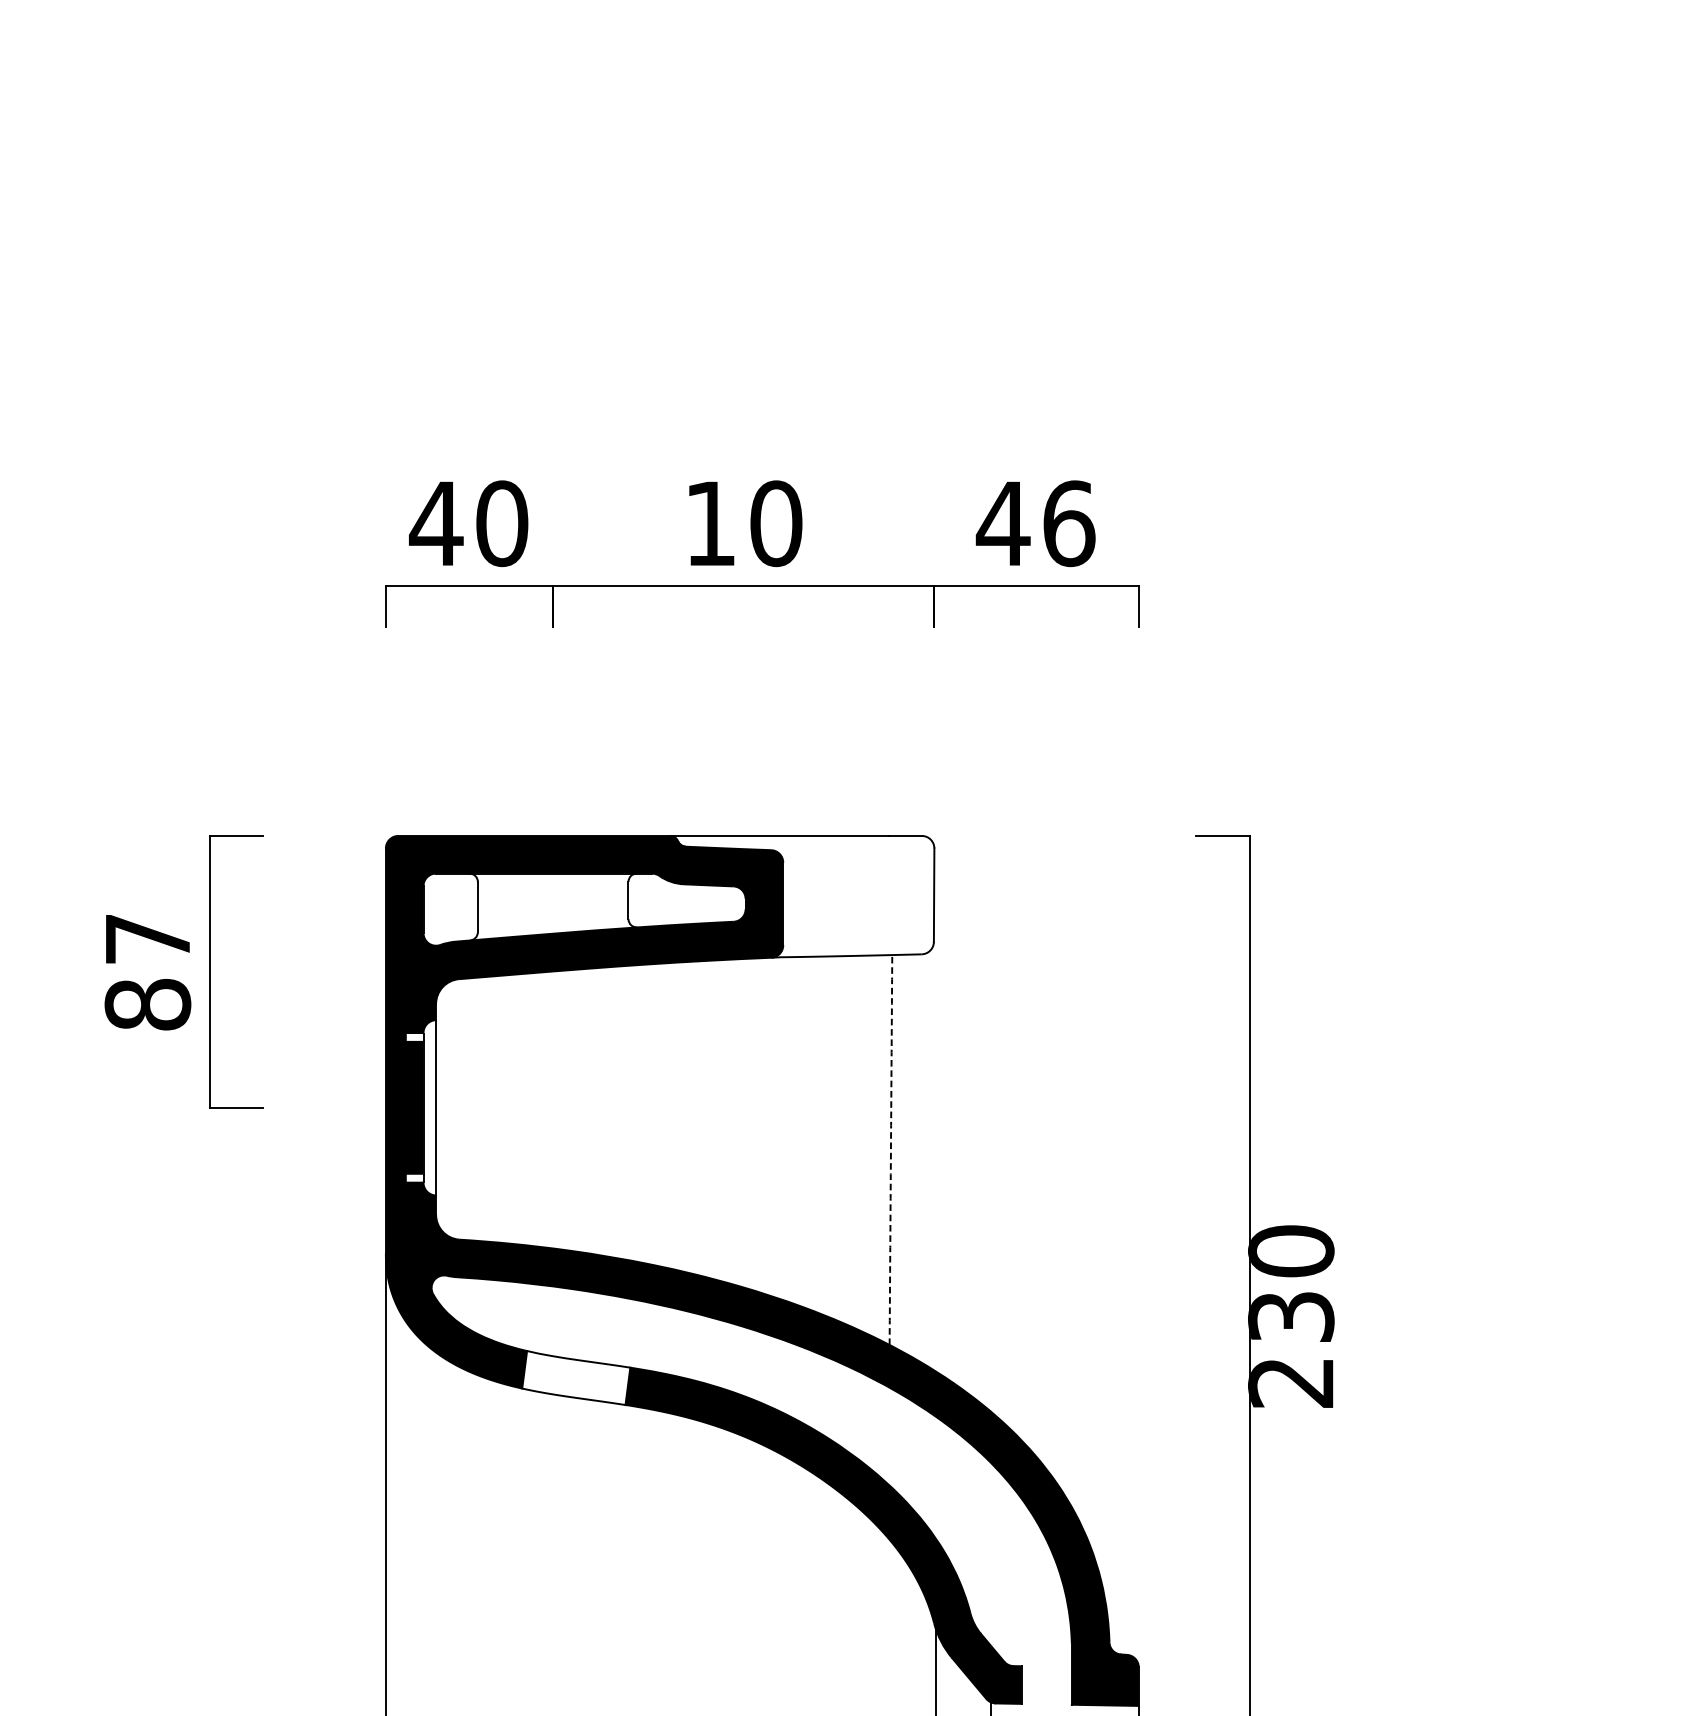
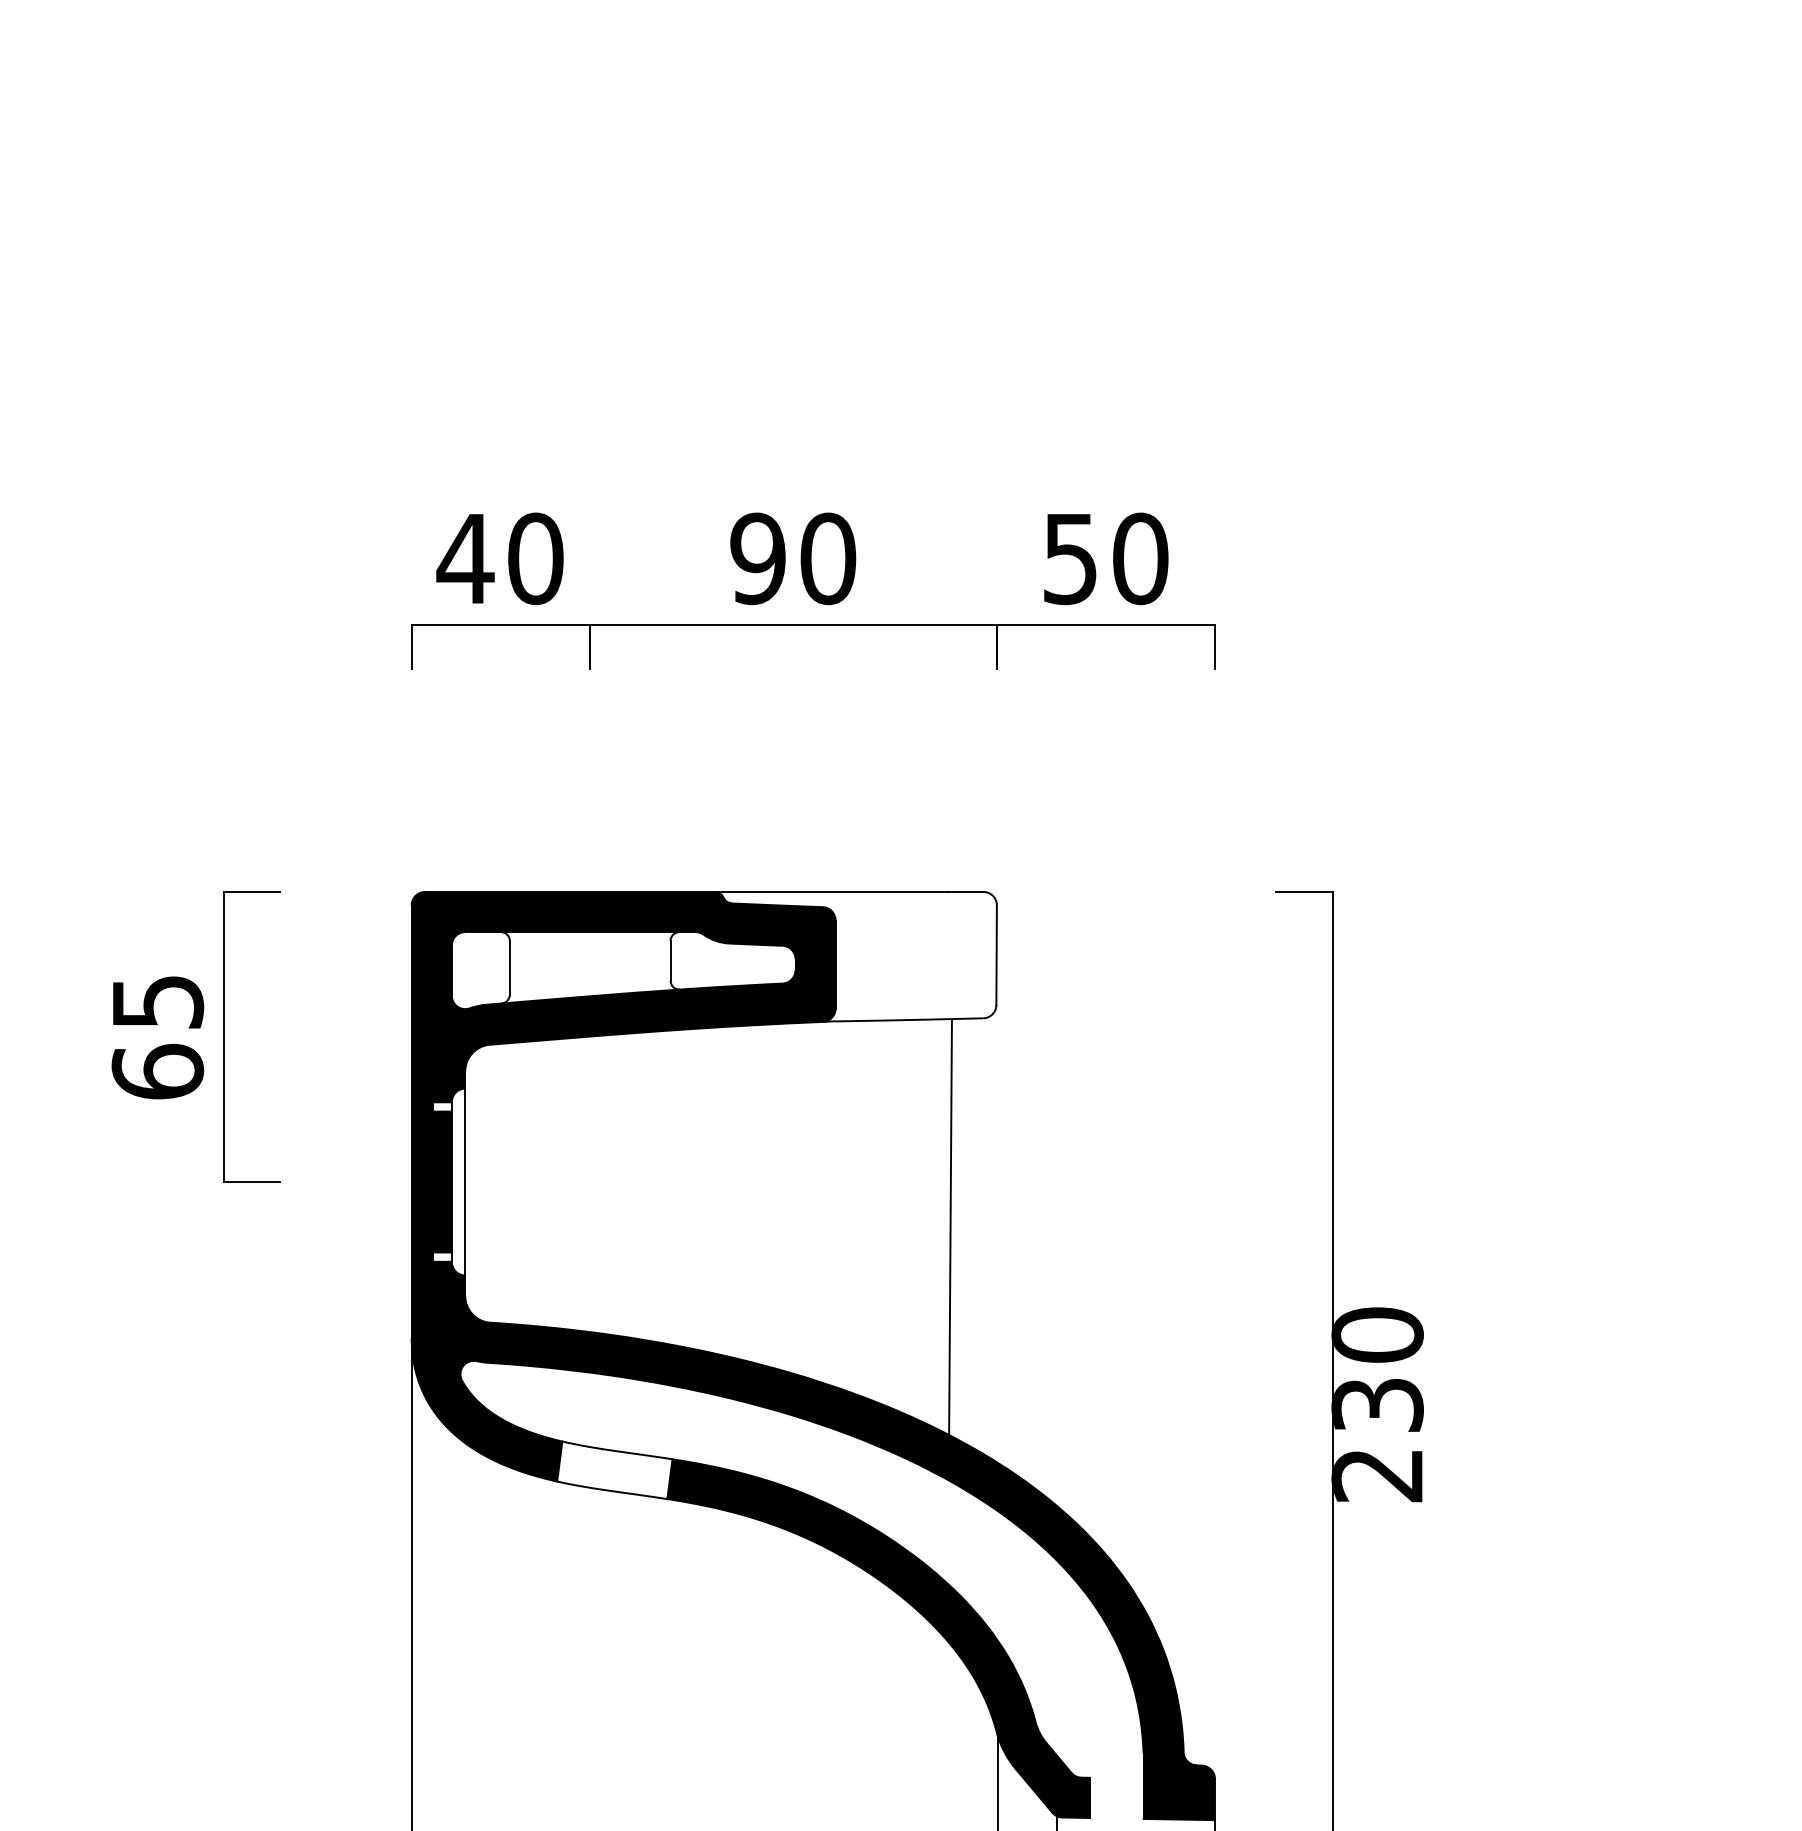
text: (709, 523) -> (757, 558), 10 -> 90
text: (1035, 523) -> (1104, 558), 46 -> 50
text: (147, 972) -> (157, 1037), 87 -> 65
arc: (890, 1150) -> (950, 1227), dashed -> solid

